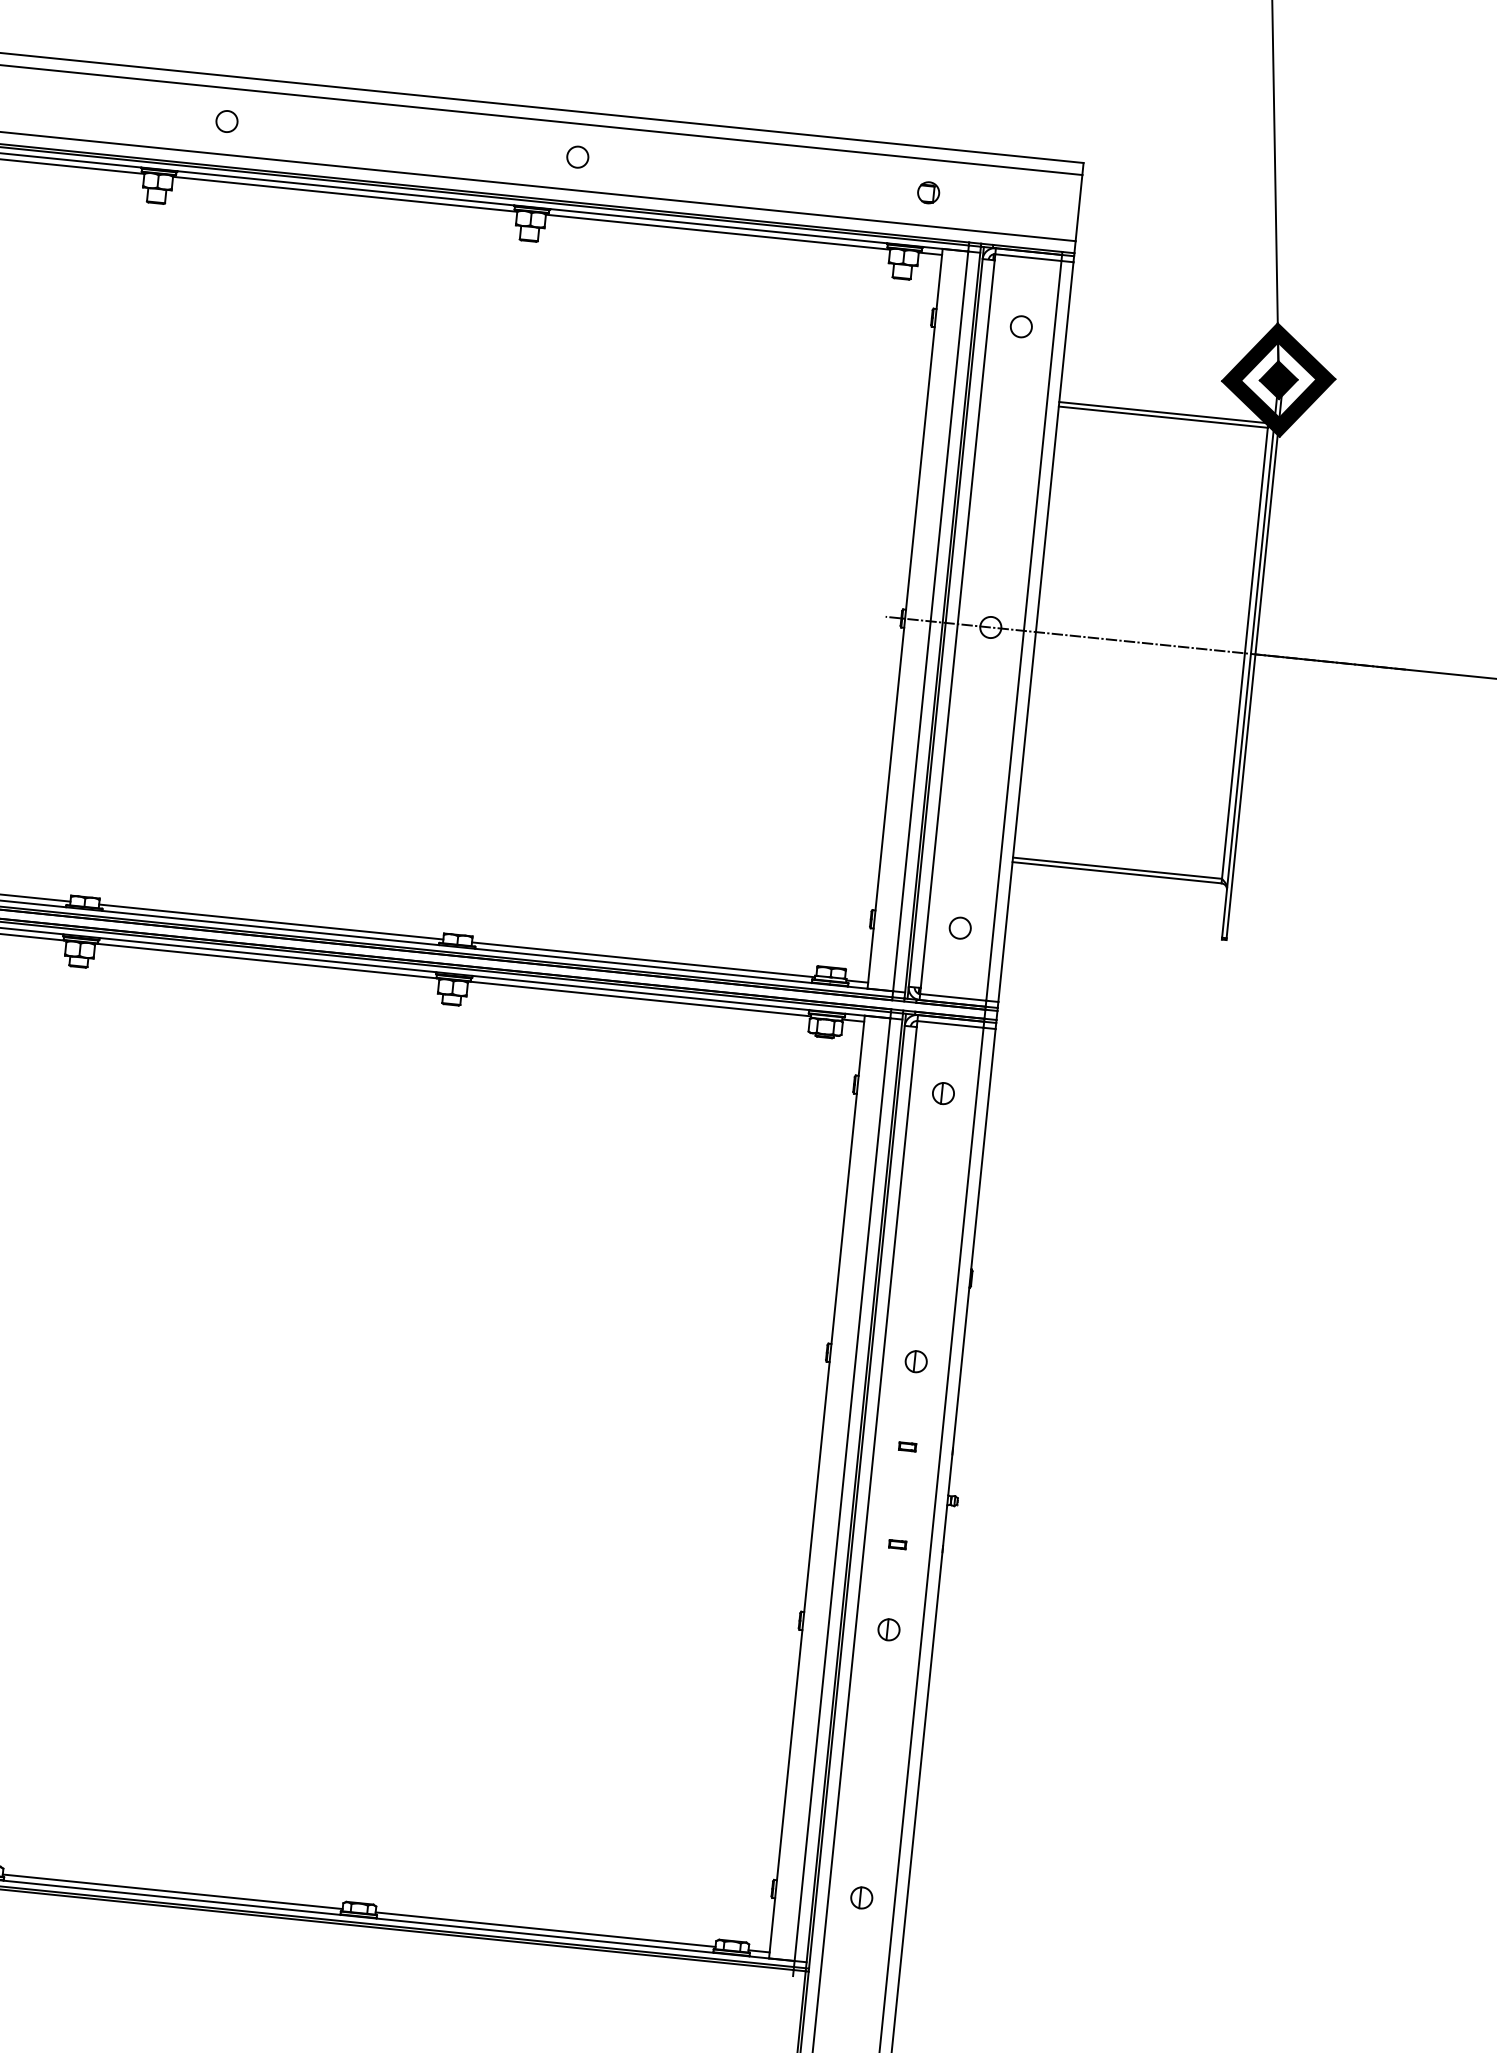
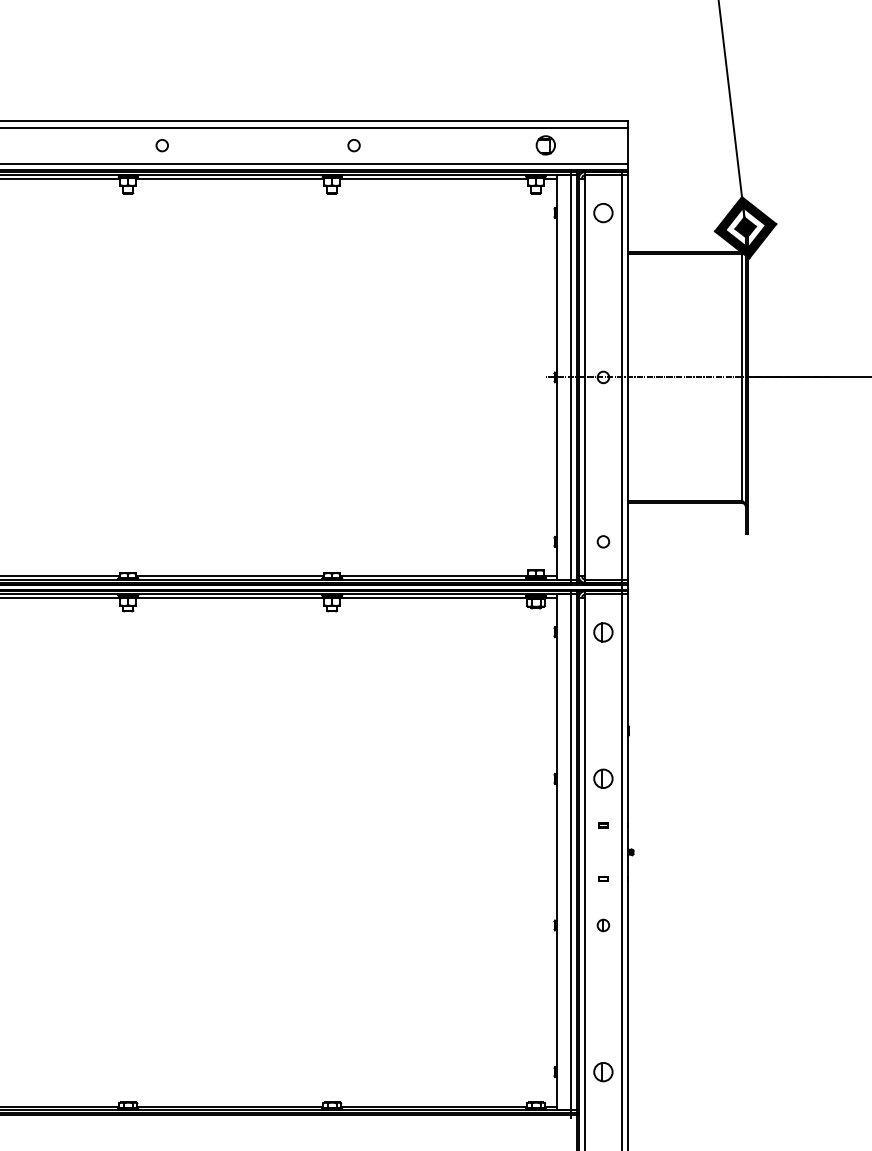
part: (927, 192) -> (545, 145), size x1.6
circle: (1021, 325) -> (603, 212), size x1.6
part: (943, 1092) -> (603, 631), size x1.6
part: (916, 1361) -> (603, 778), size x1.6
part: (861, 1896) -> (603, 1071), size x1.6

